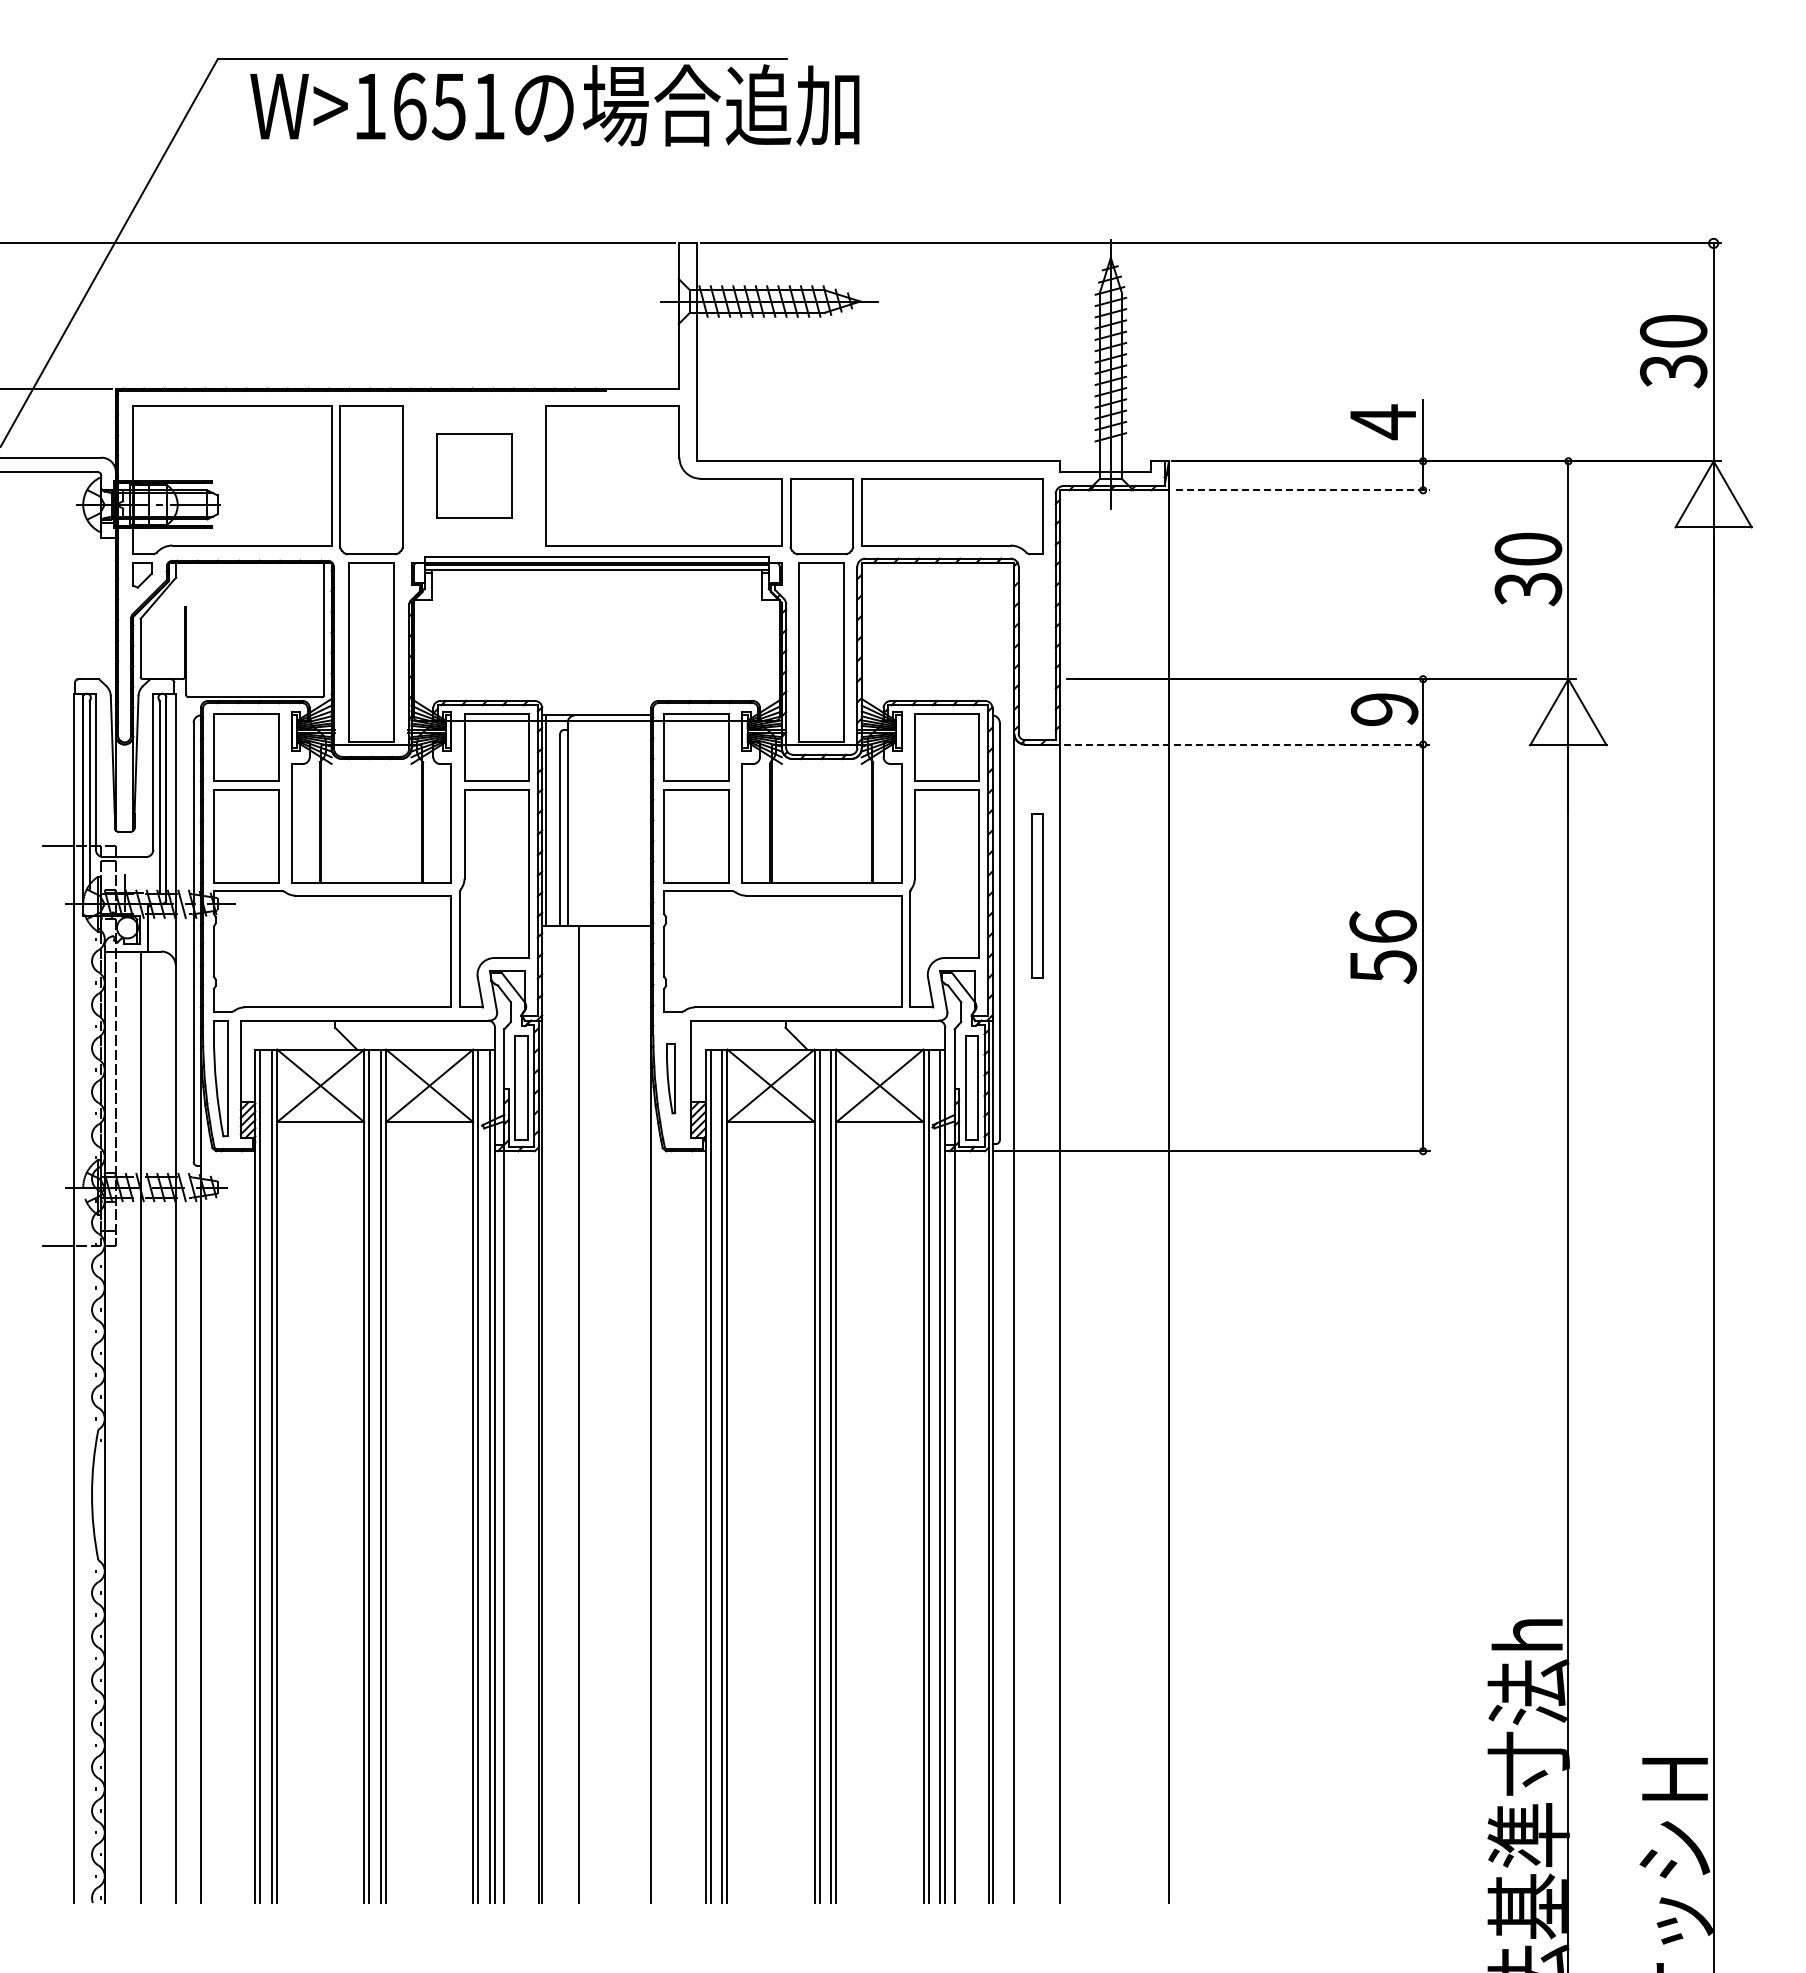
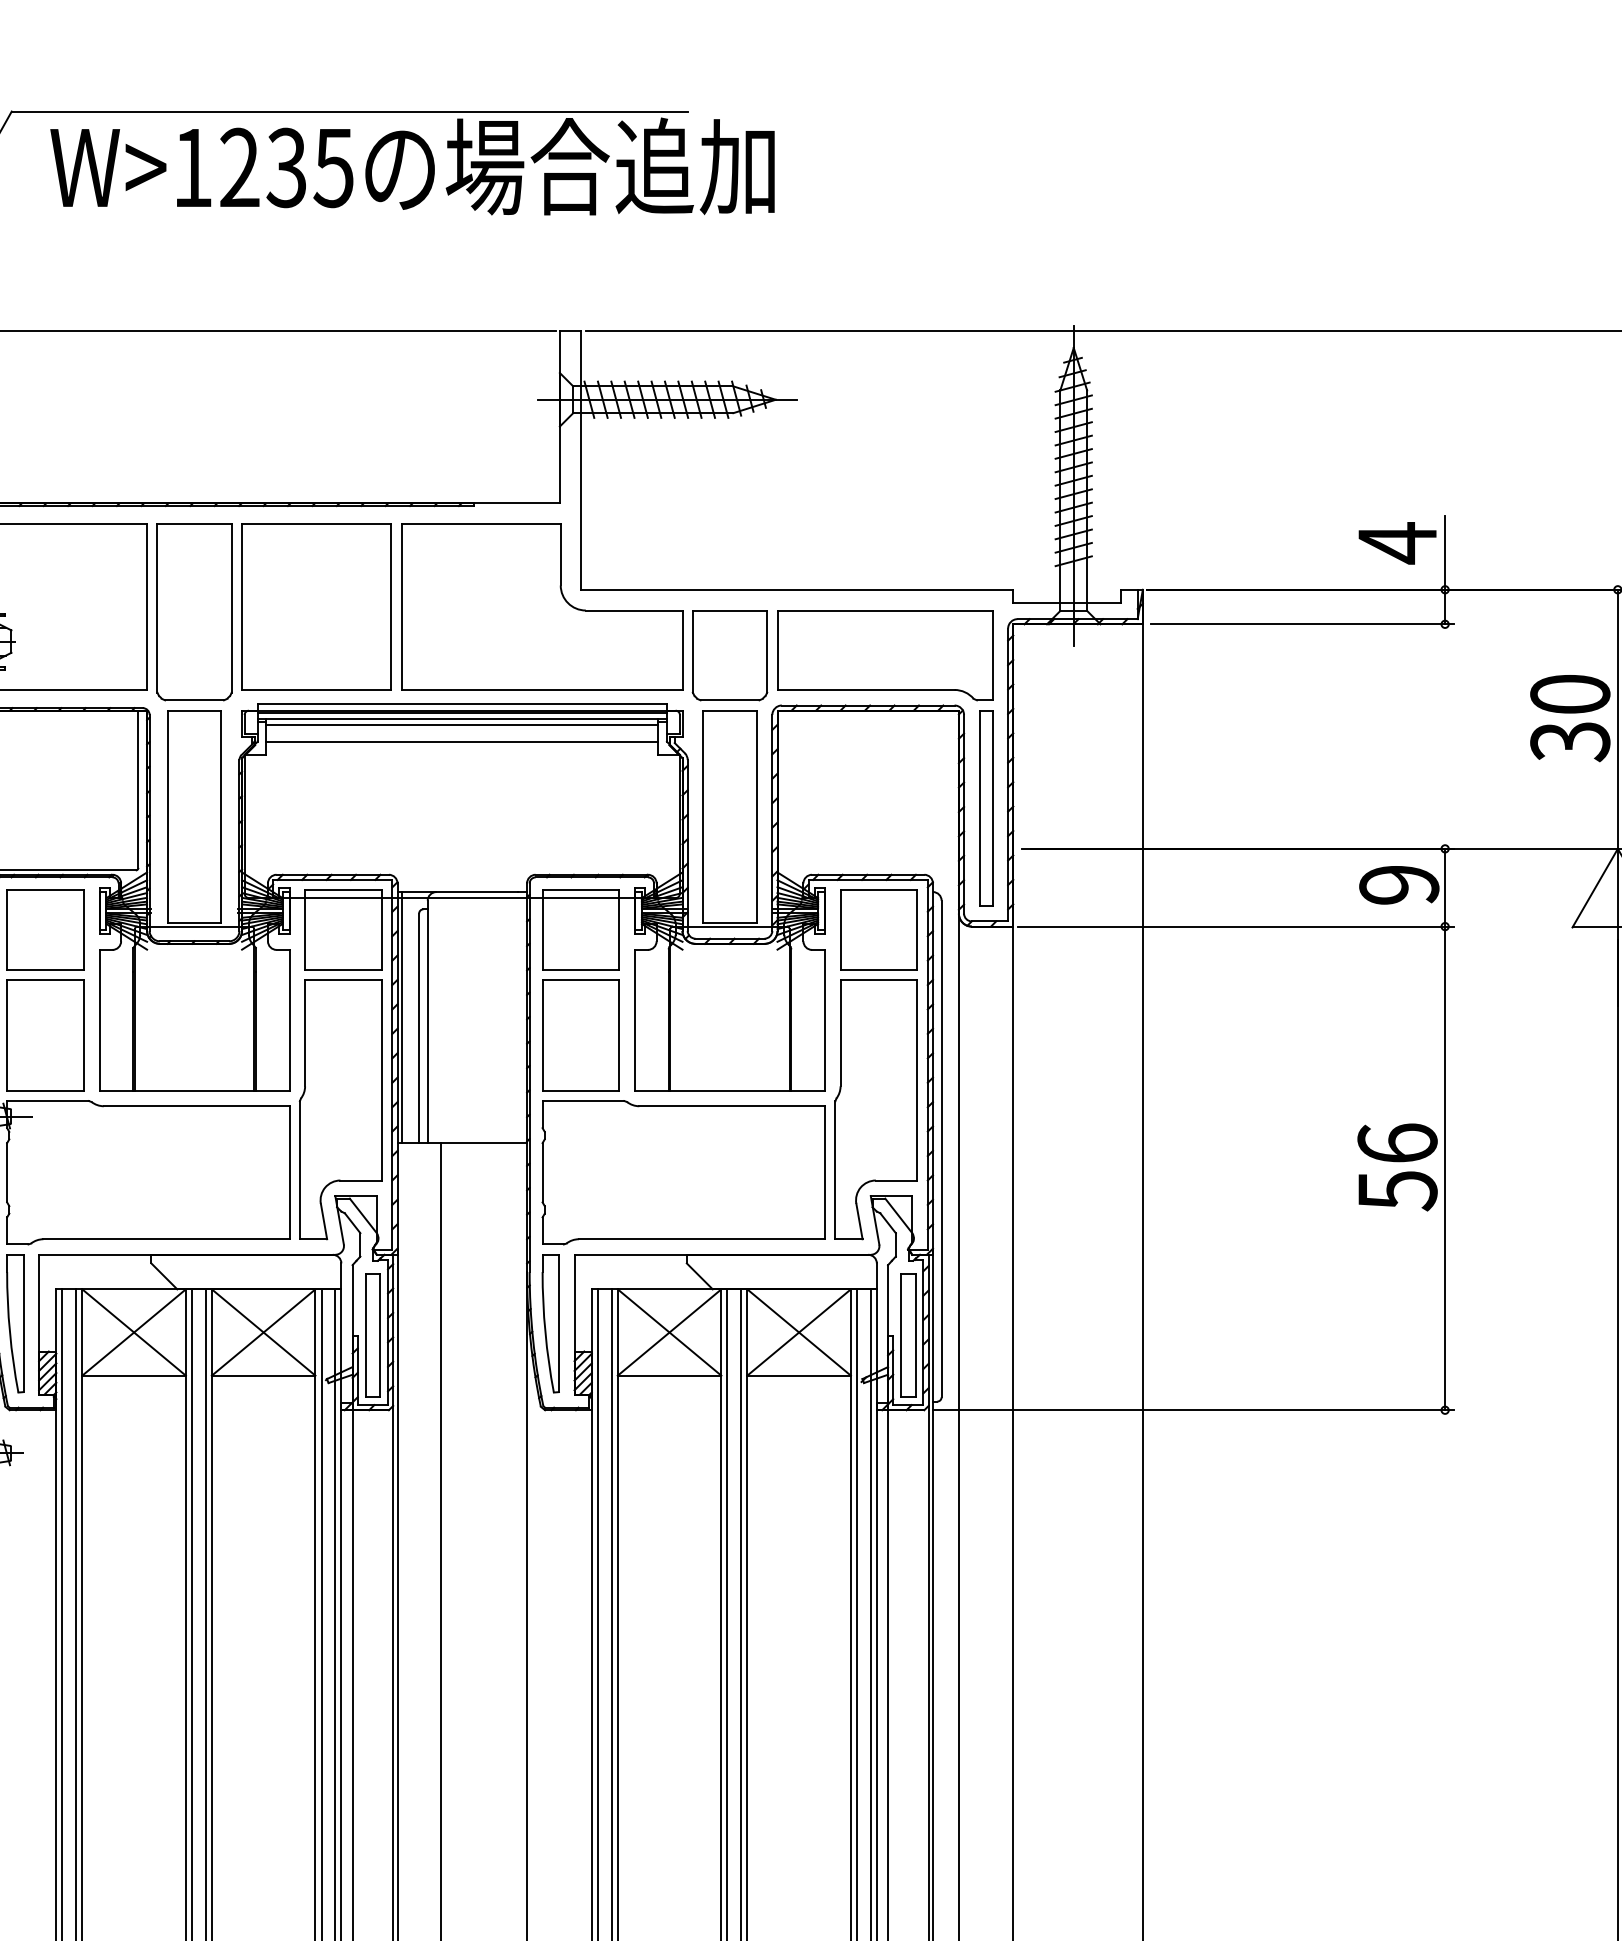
text: (449, 106) -> (287, 167), W>1651 -> W>1235
part: (474, 475) -> (316, 606), size x1.67
line: (1303, 490) -> (1302, 624), dashed -> solid
line: (596, 575) -> (462, 725), added
line: (596, 589) -> (462, 742), added
line: (1247, 744) -> (1236, 926), dashed -> solid
part: (1037, 895) -> (986, 807), moved
part: (670, 1078) -> (550, 1323), size x1.67

